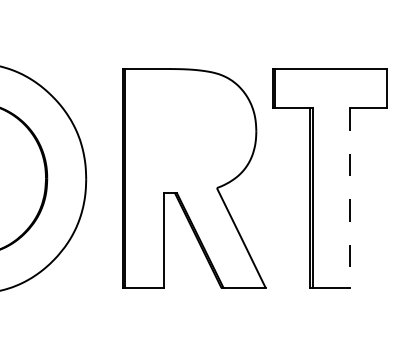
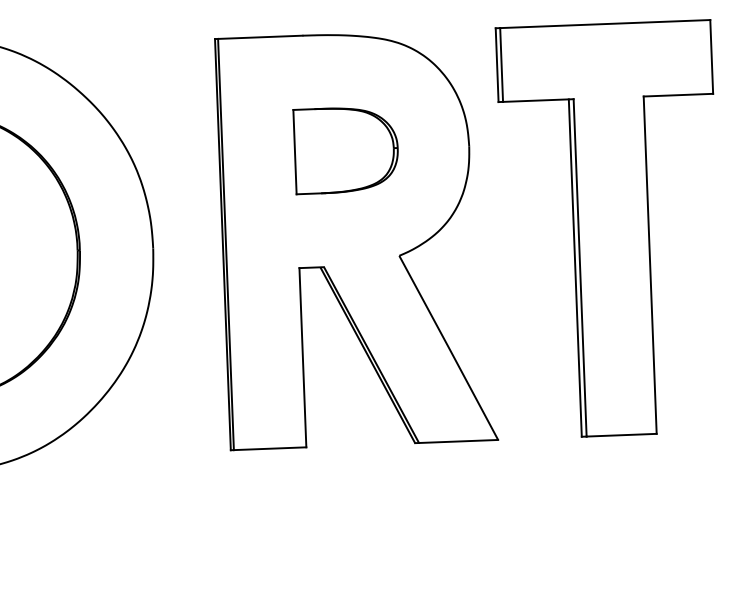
part: (191, 130) -> (347, 149), added
line: (350, 198) -> (650, 265), dashed -> solid

